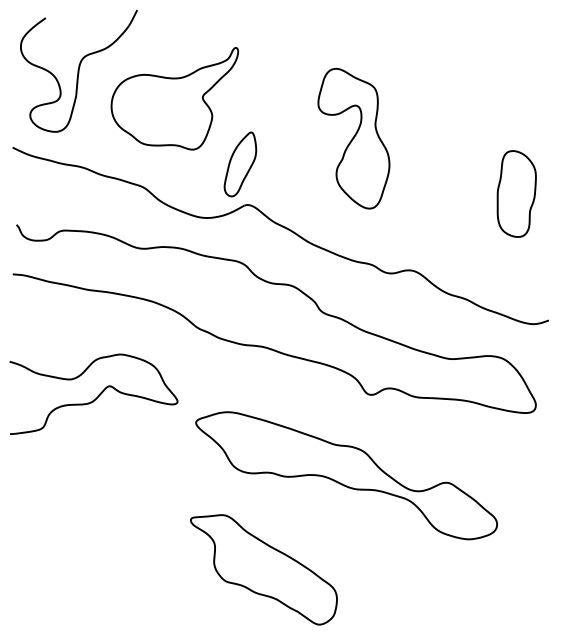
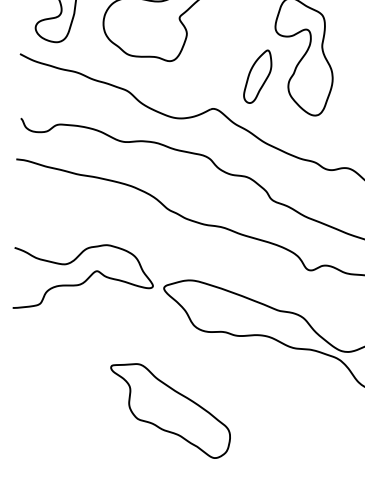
part: (240, 164) -> (257, 76), moved
curve: (97, 396) -> (86, 279), moved
part: (263, 569) -> (169, 410), moved

